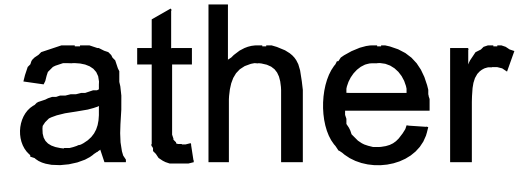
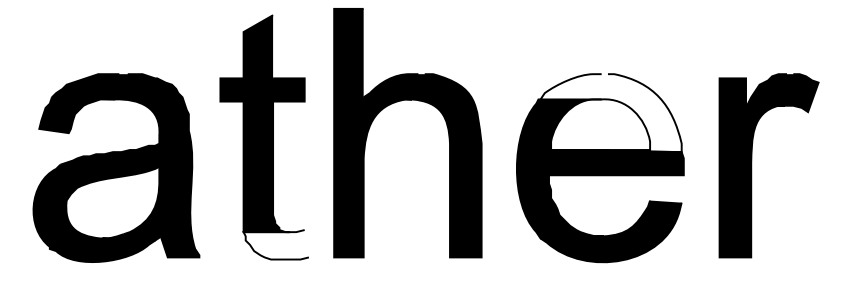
fill: (382, 70) -> (610, 112), removed
fill: (172, 153) -> (275, 245), removed

